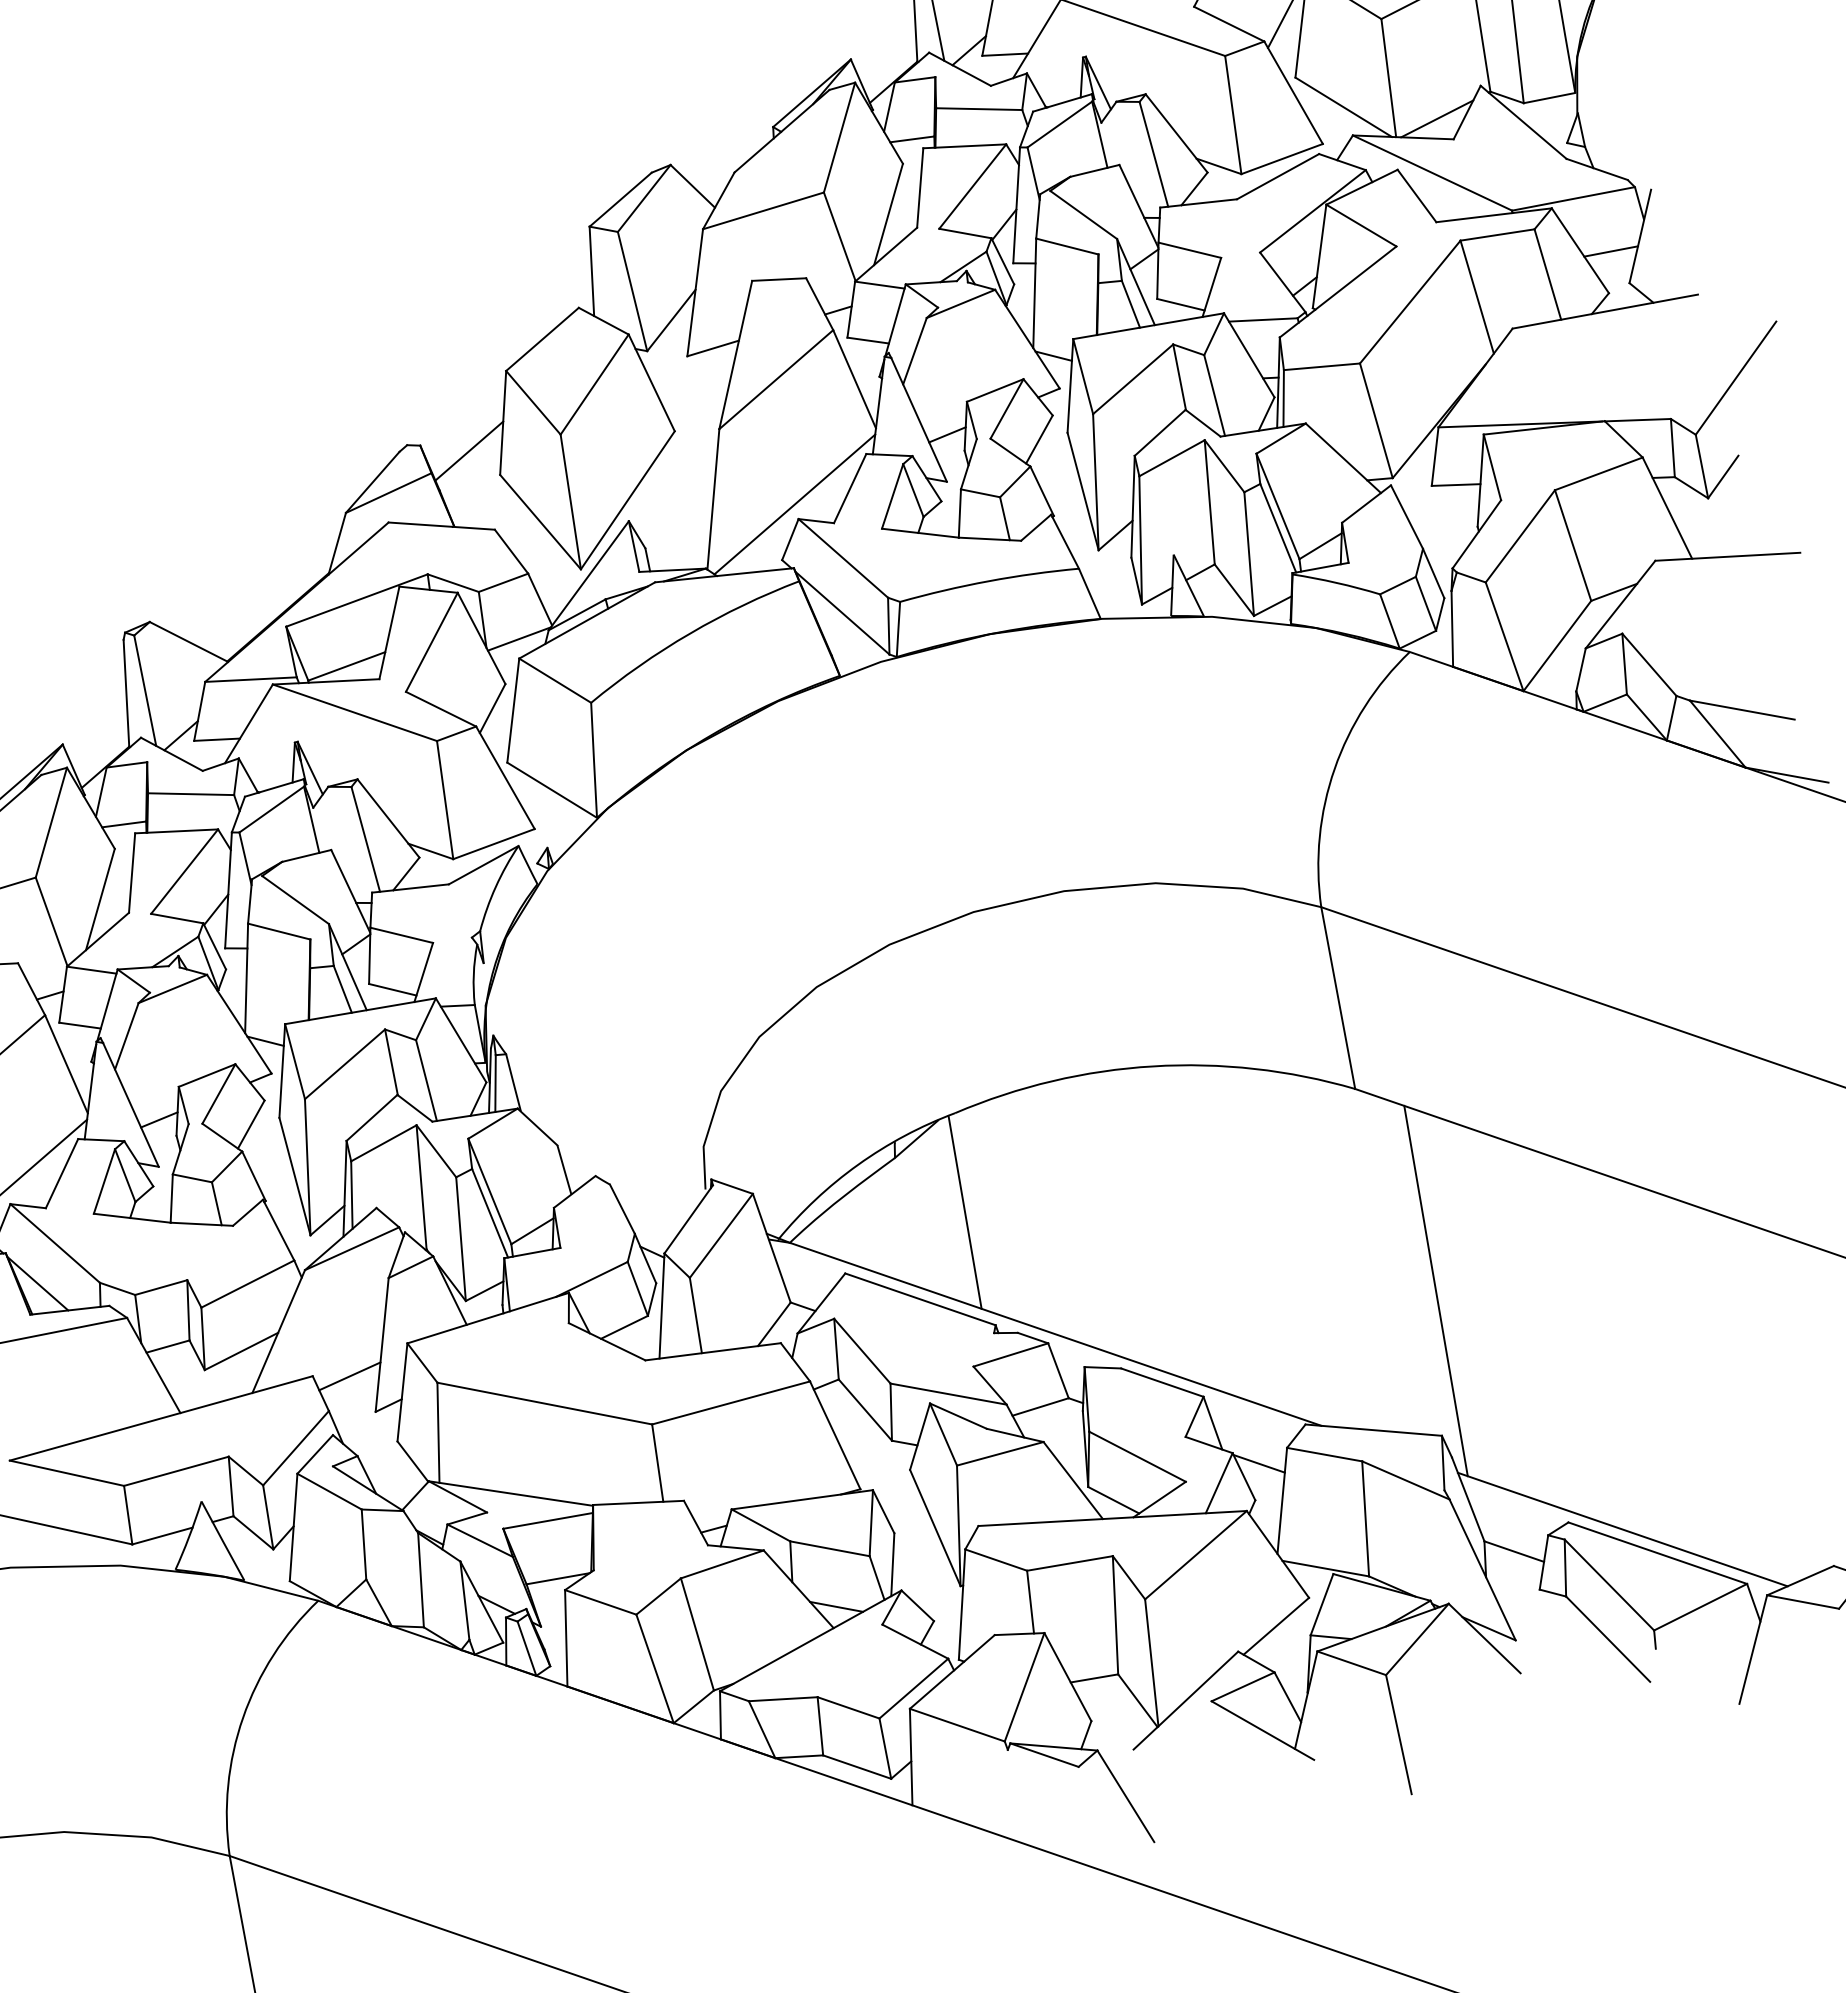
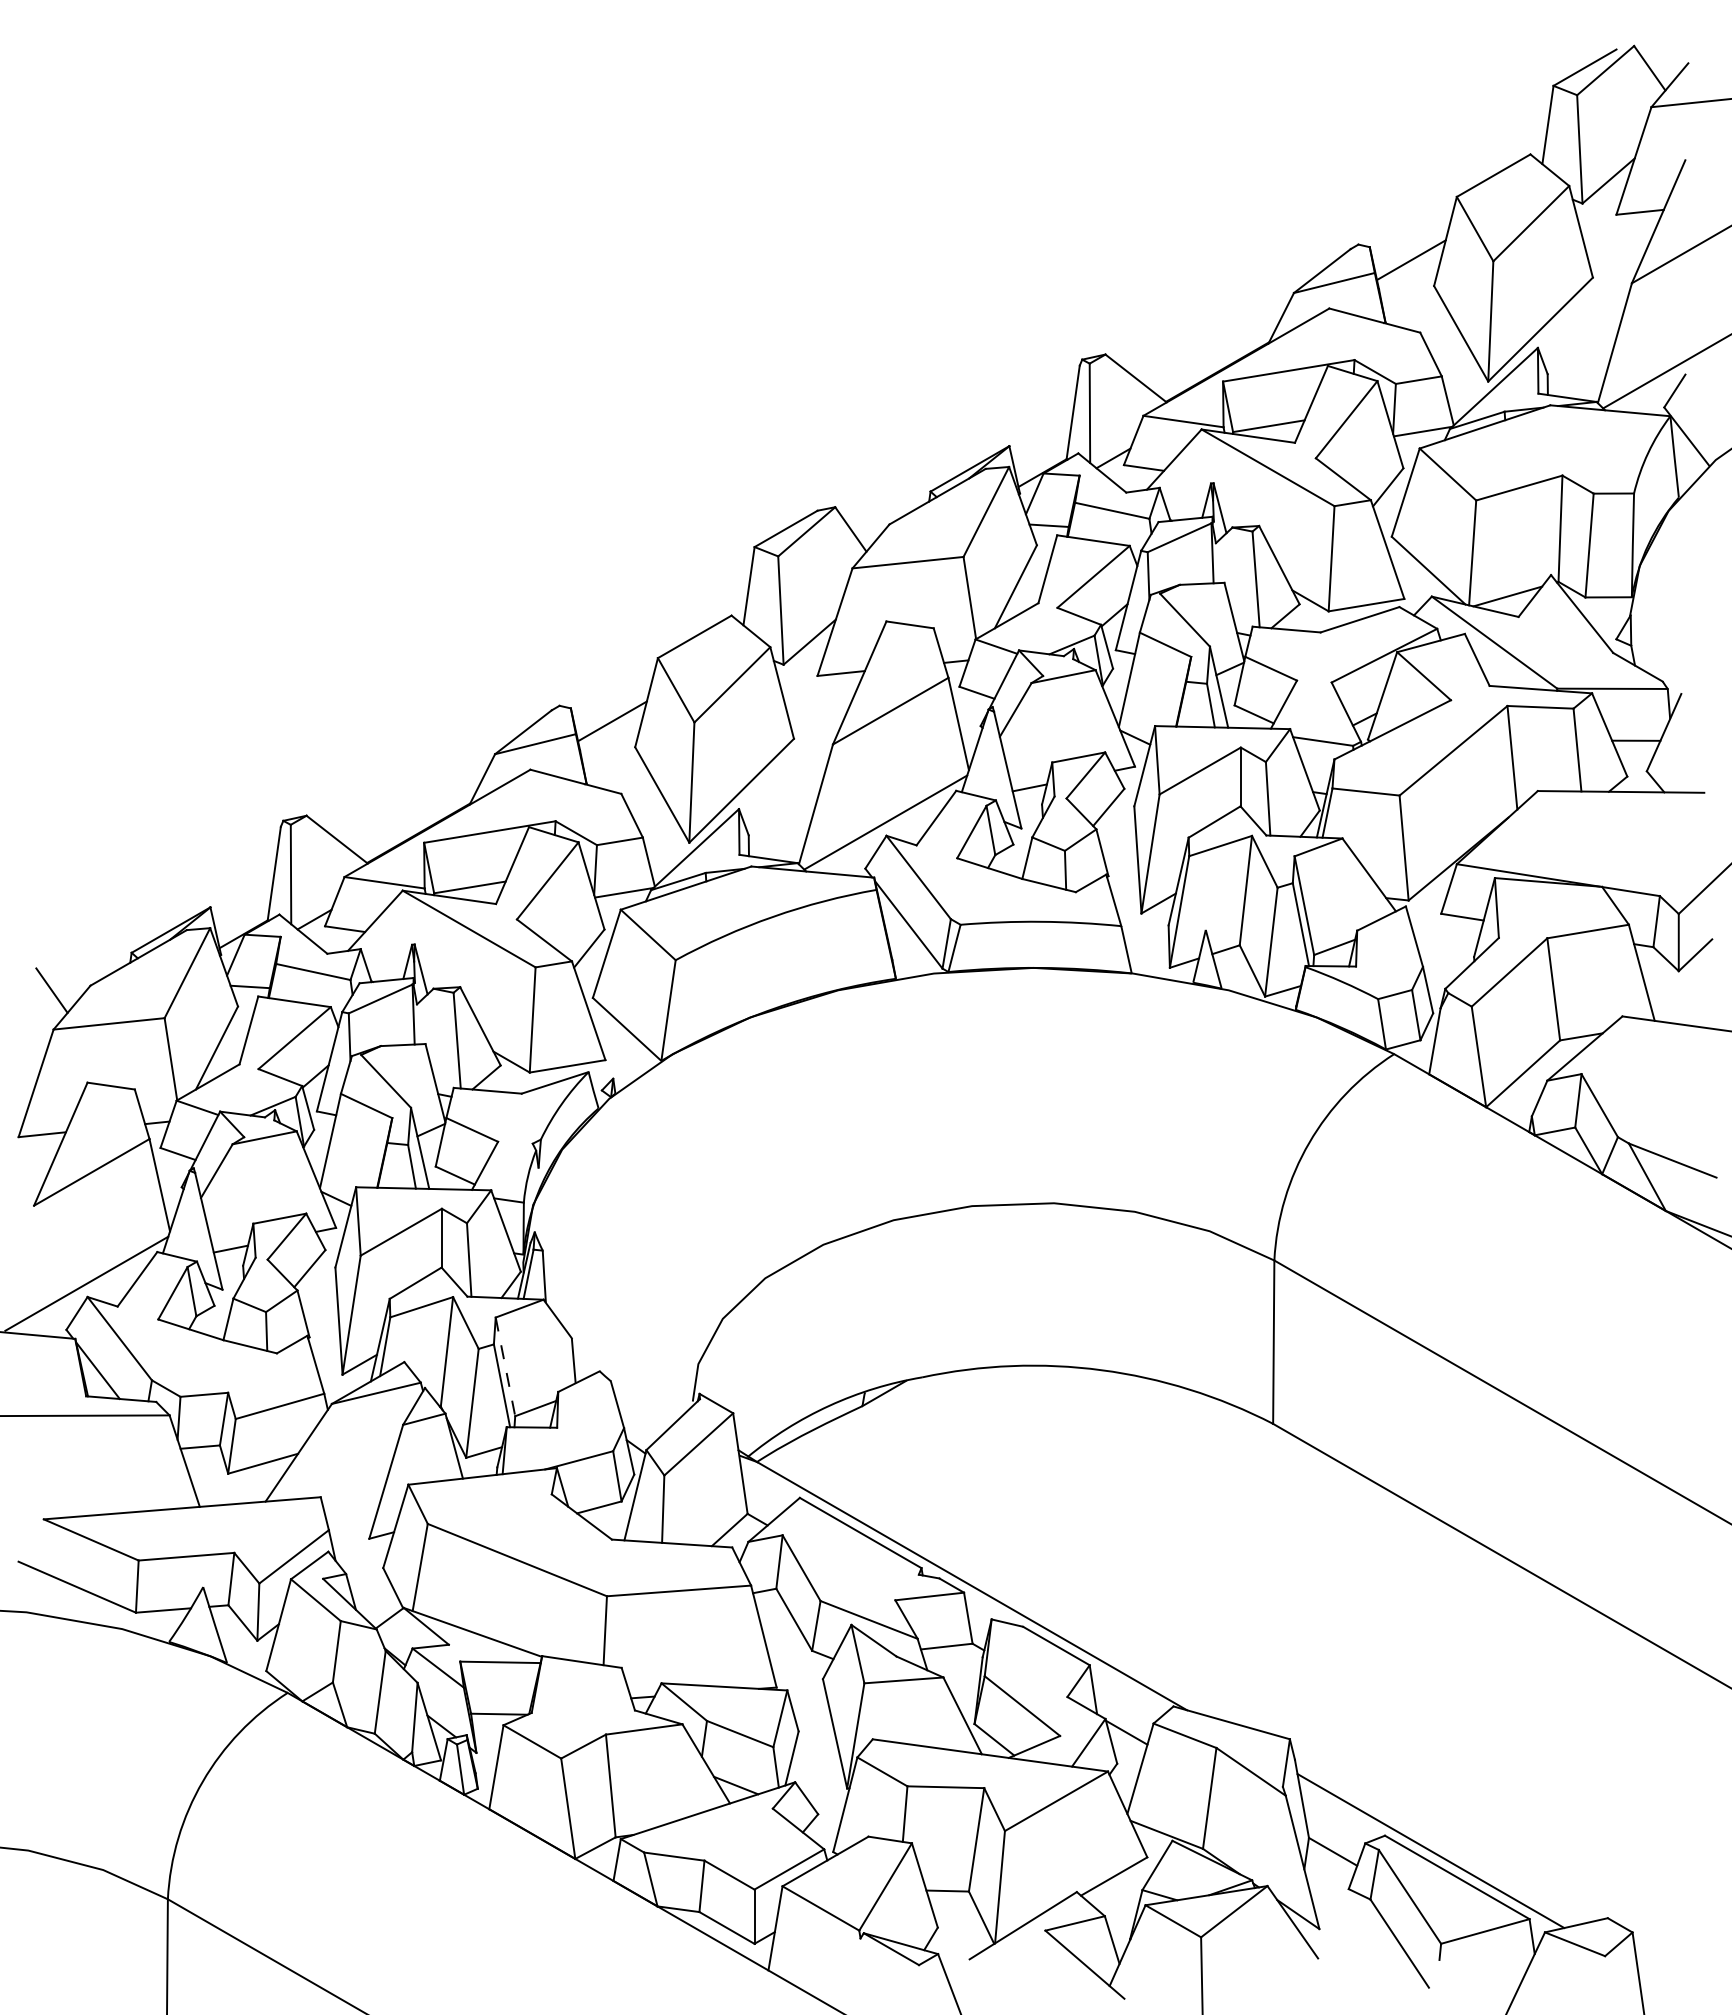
line: (490, 1192) -> (505, 1367), solid -> dashed
line: (964, 1211) -> (913, 1464), removed
line: (1435, 1290) -> (1308, 1612), removed
line: (349, 1376) -> (352, 1503), removed

